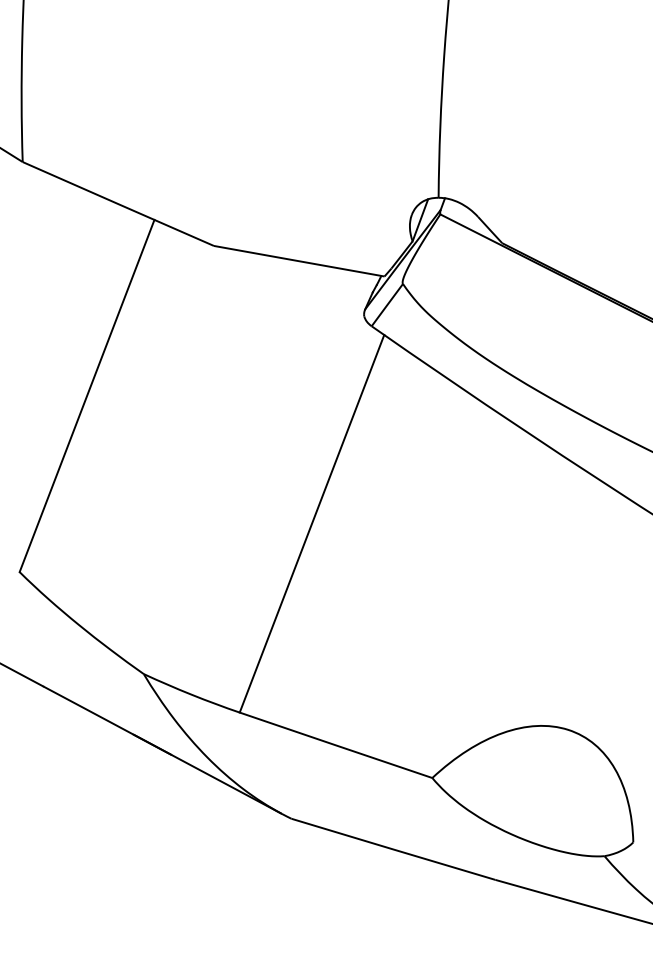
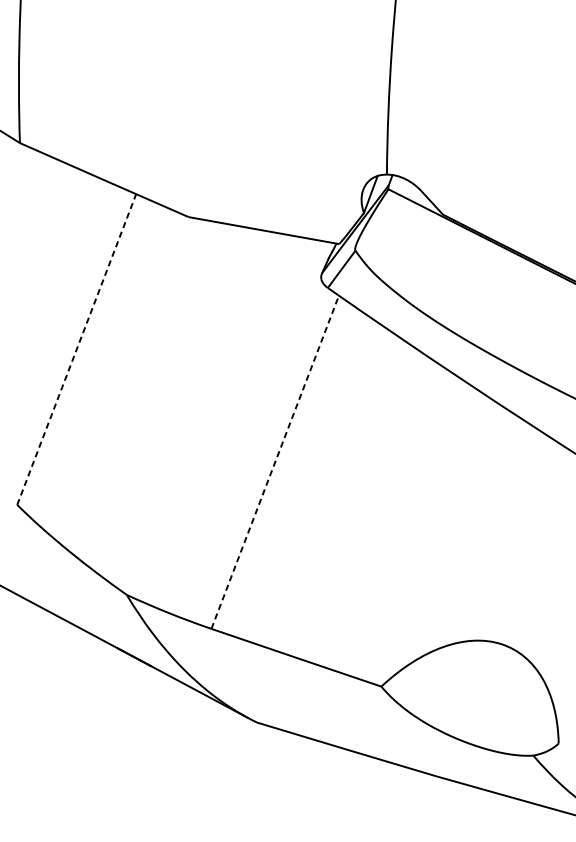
line: (87, 396) -> (77, 349), solid -> dashed
line: (312, 523) -> (275, 462), solid -> dashed

